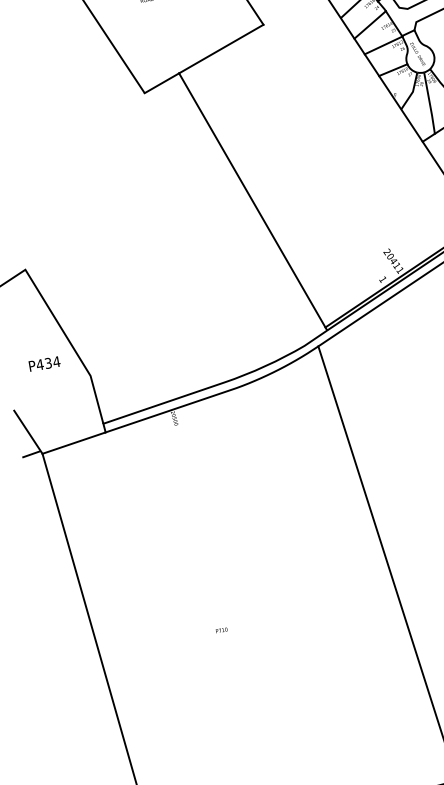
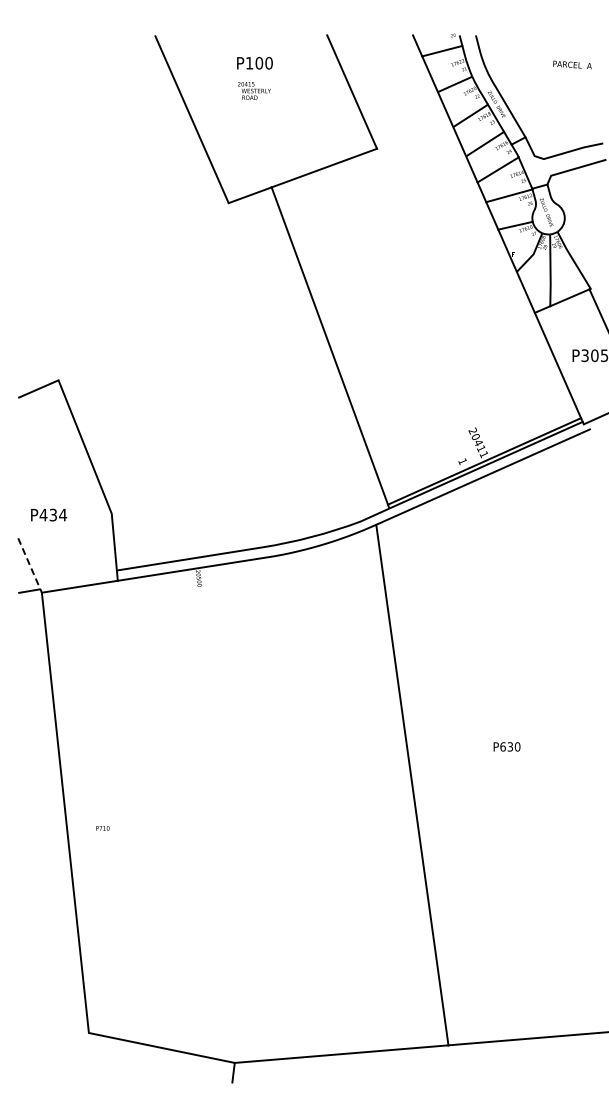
text: (45, 363) -> (49, 514), moved
line: (28, 432) -> (30, 565), solid -> dashed
text: (221, 630) -> (102, 828), moved

